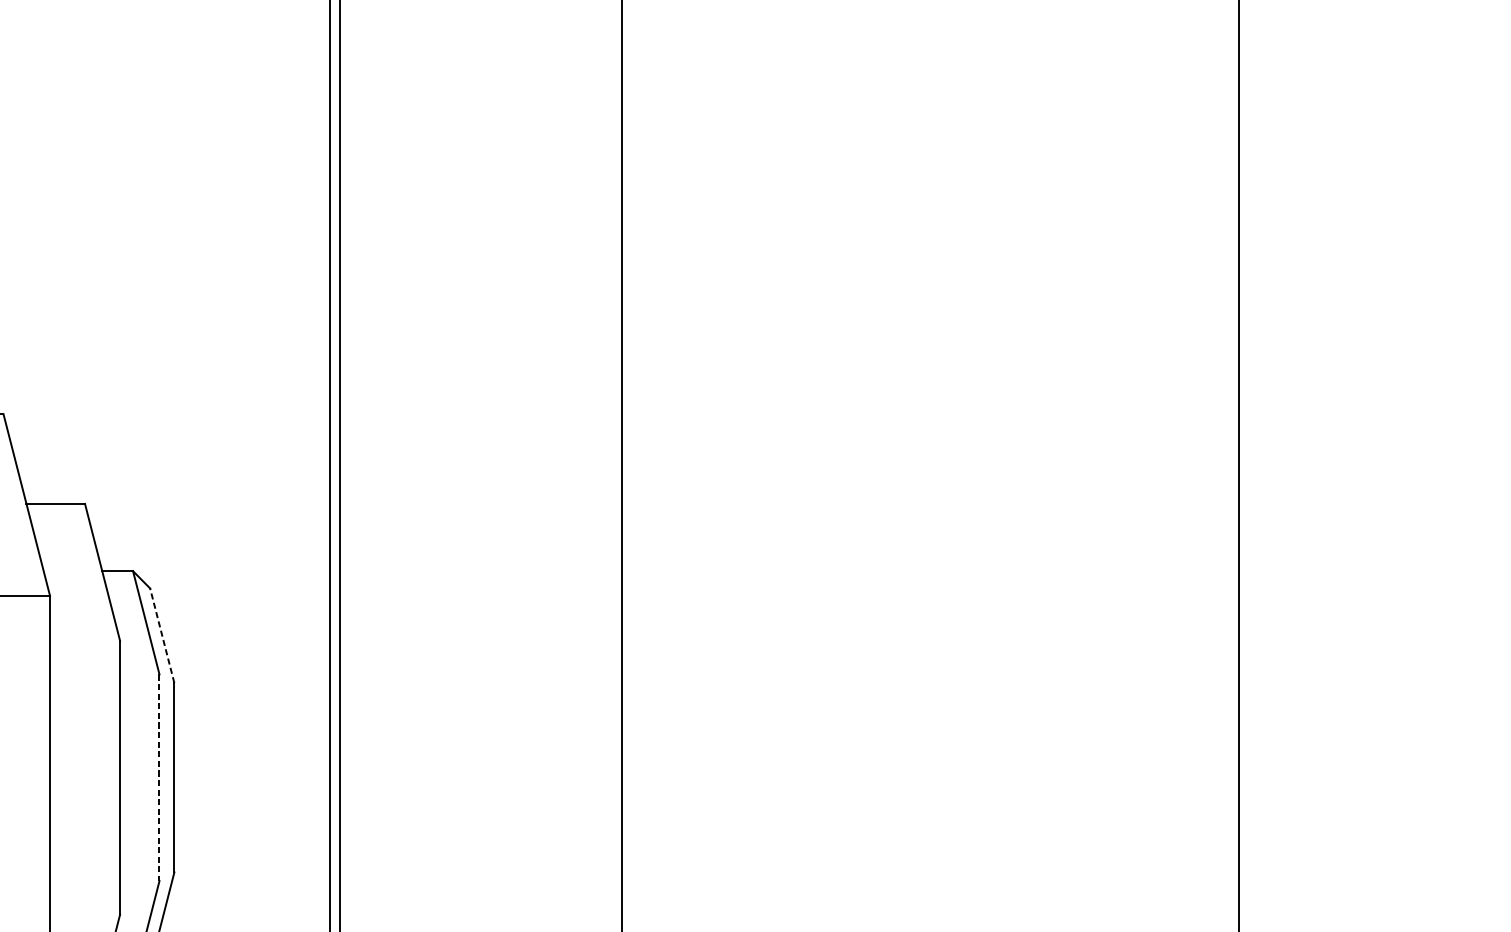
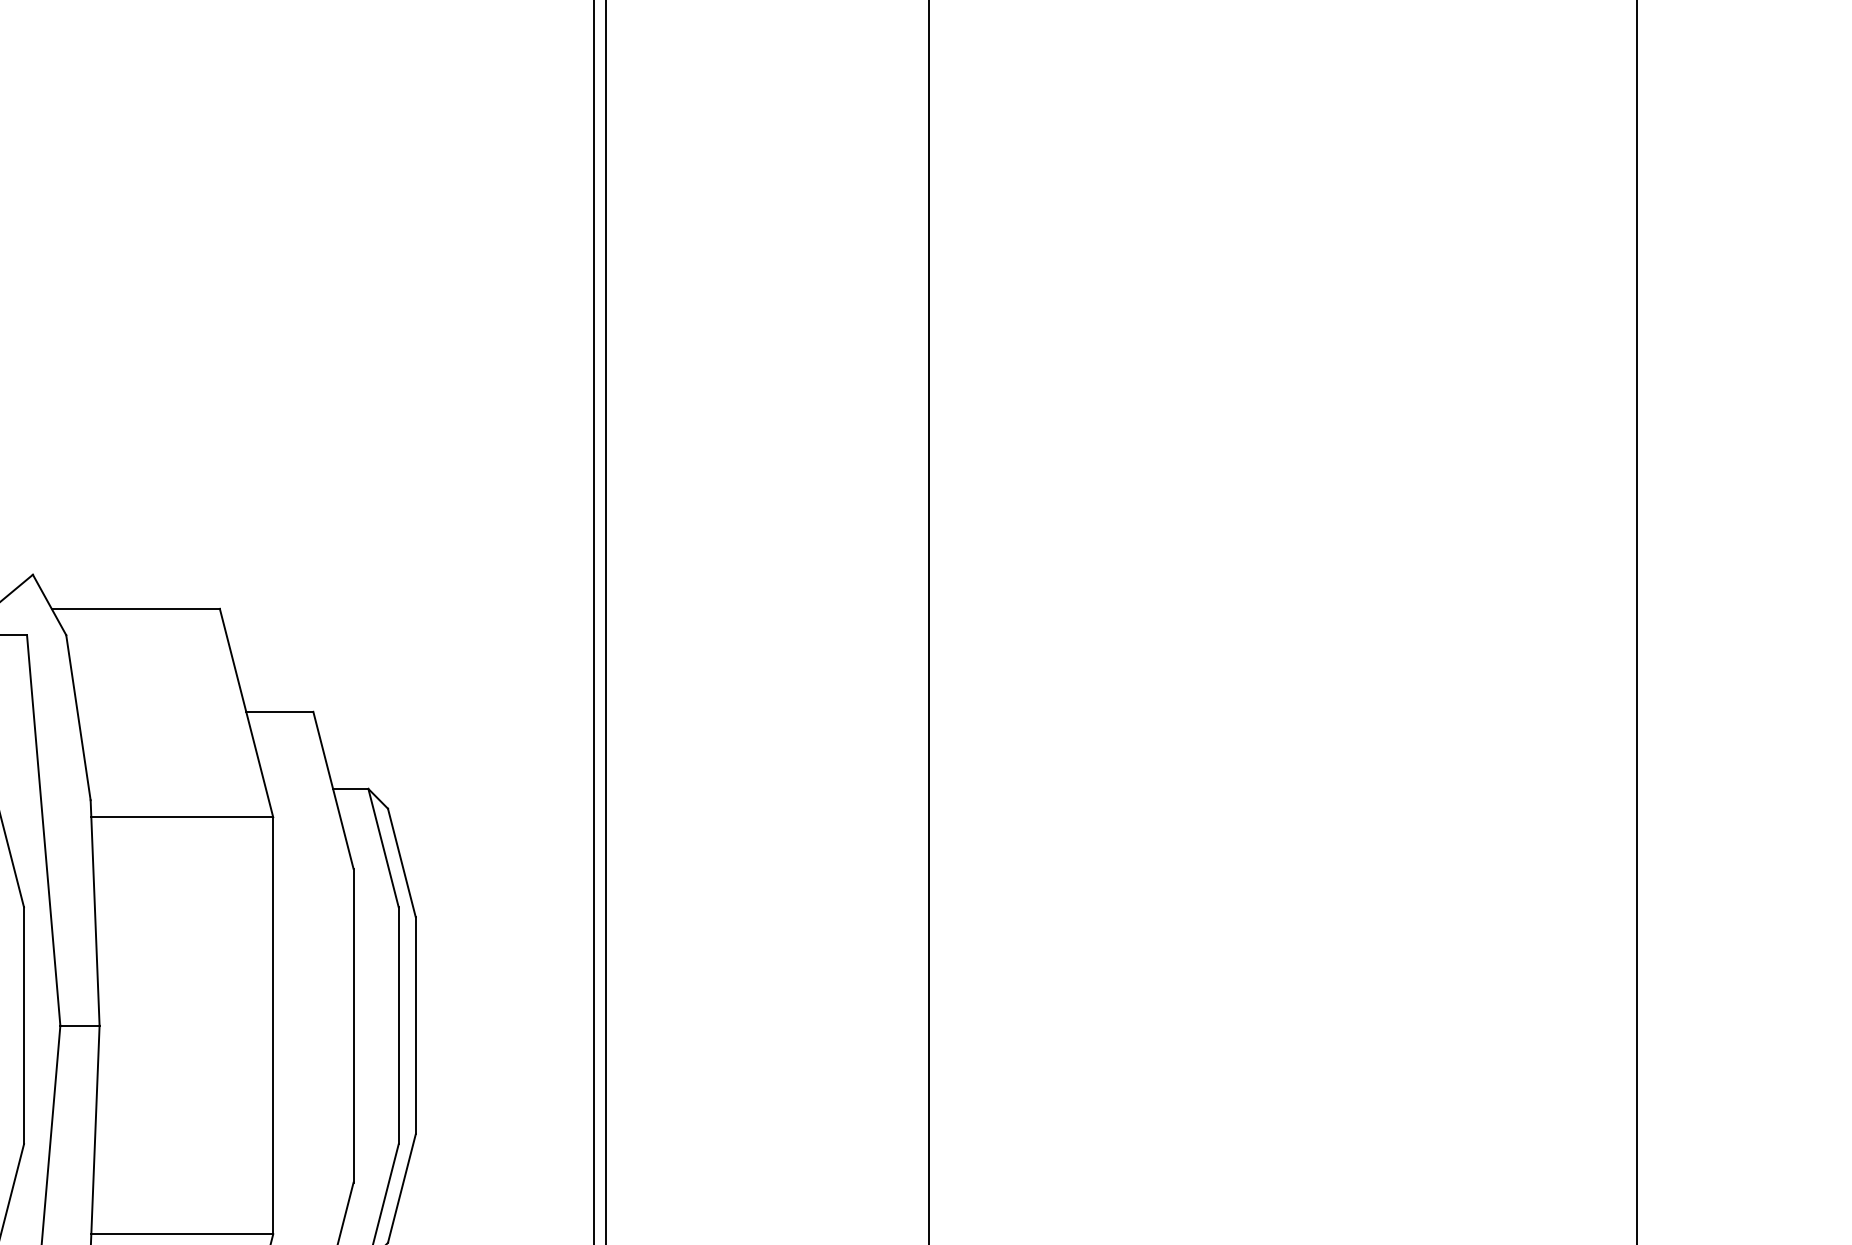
line: (161, 635) -> (401, 862), dashed -> solid
line: (159, 778) -> (398, 1026), dashed -> solid

